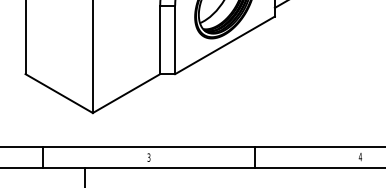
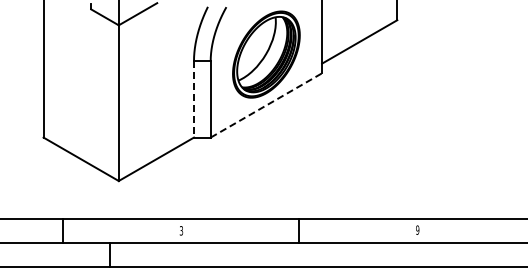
line: (159, 40) -> (193, 99), solid -> dashed
line: (225, 45) -> (266, 105), solid -> dashed
text: (360, 156) -> (417, 229), 4 -> 9

